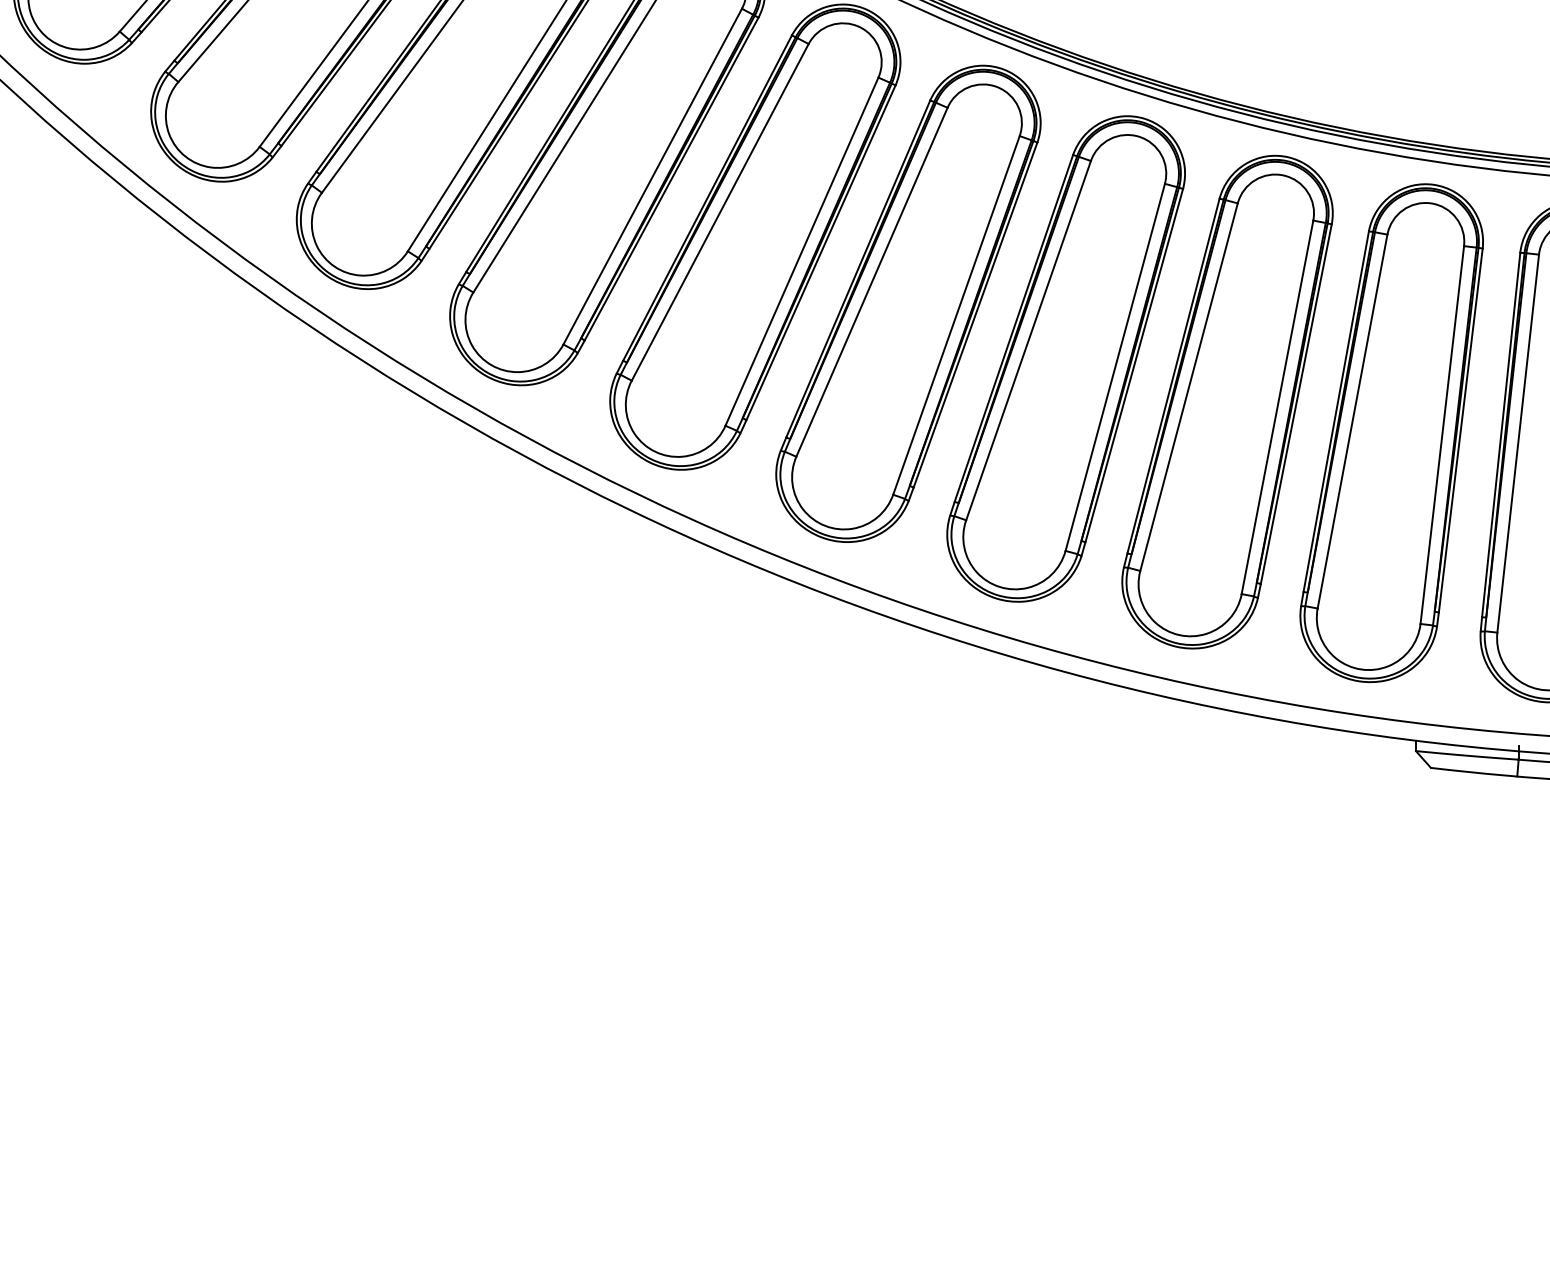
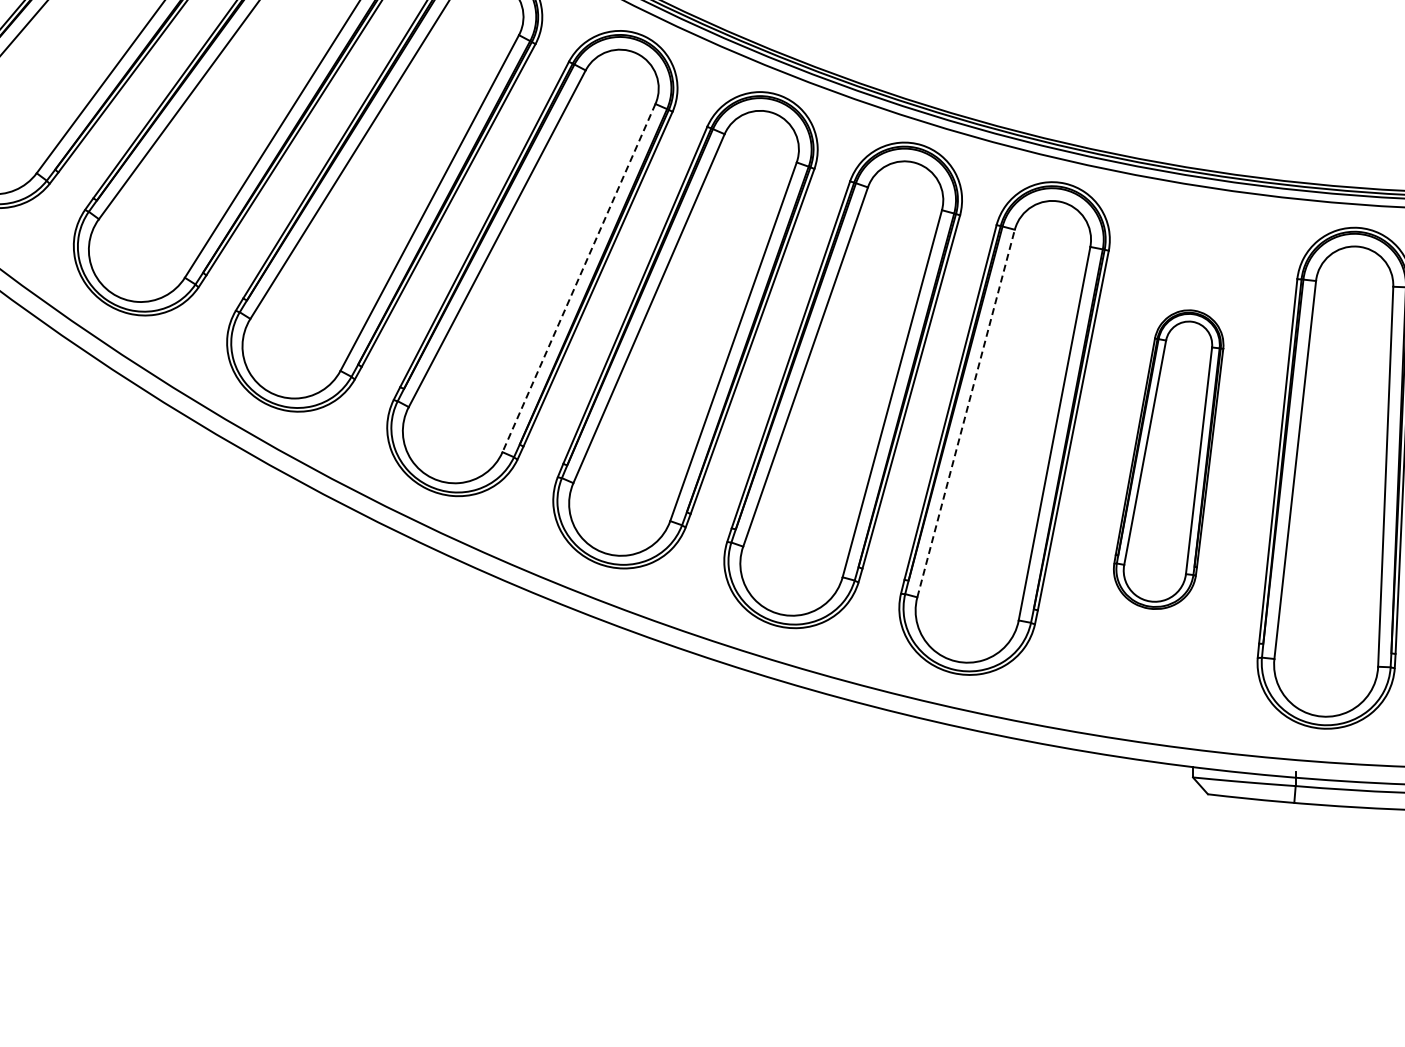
line: (801, 252) -> (578, 278), solid -> dashed
line: (1189, 386) -> (966, 412), solid -> dashed
part: (1391, 433) -> (1168, 459), size x0.6

